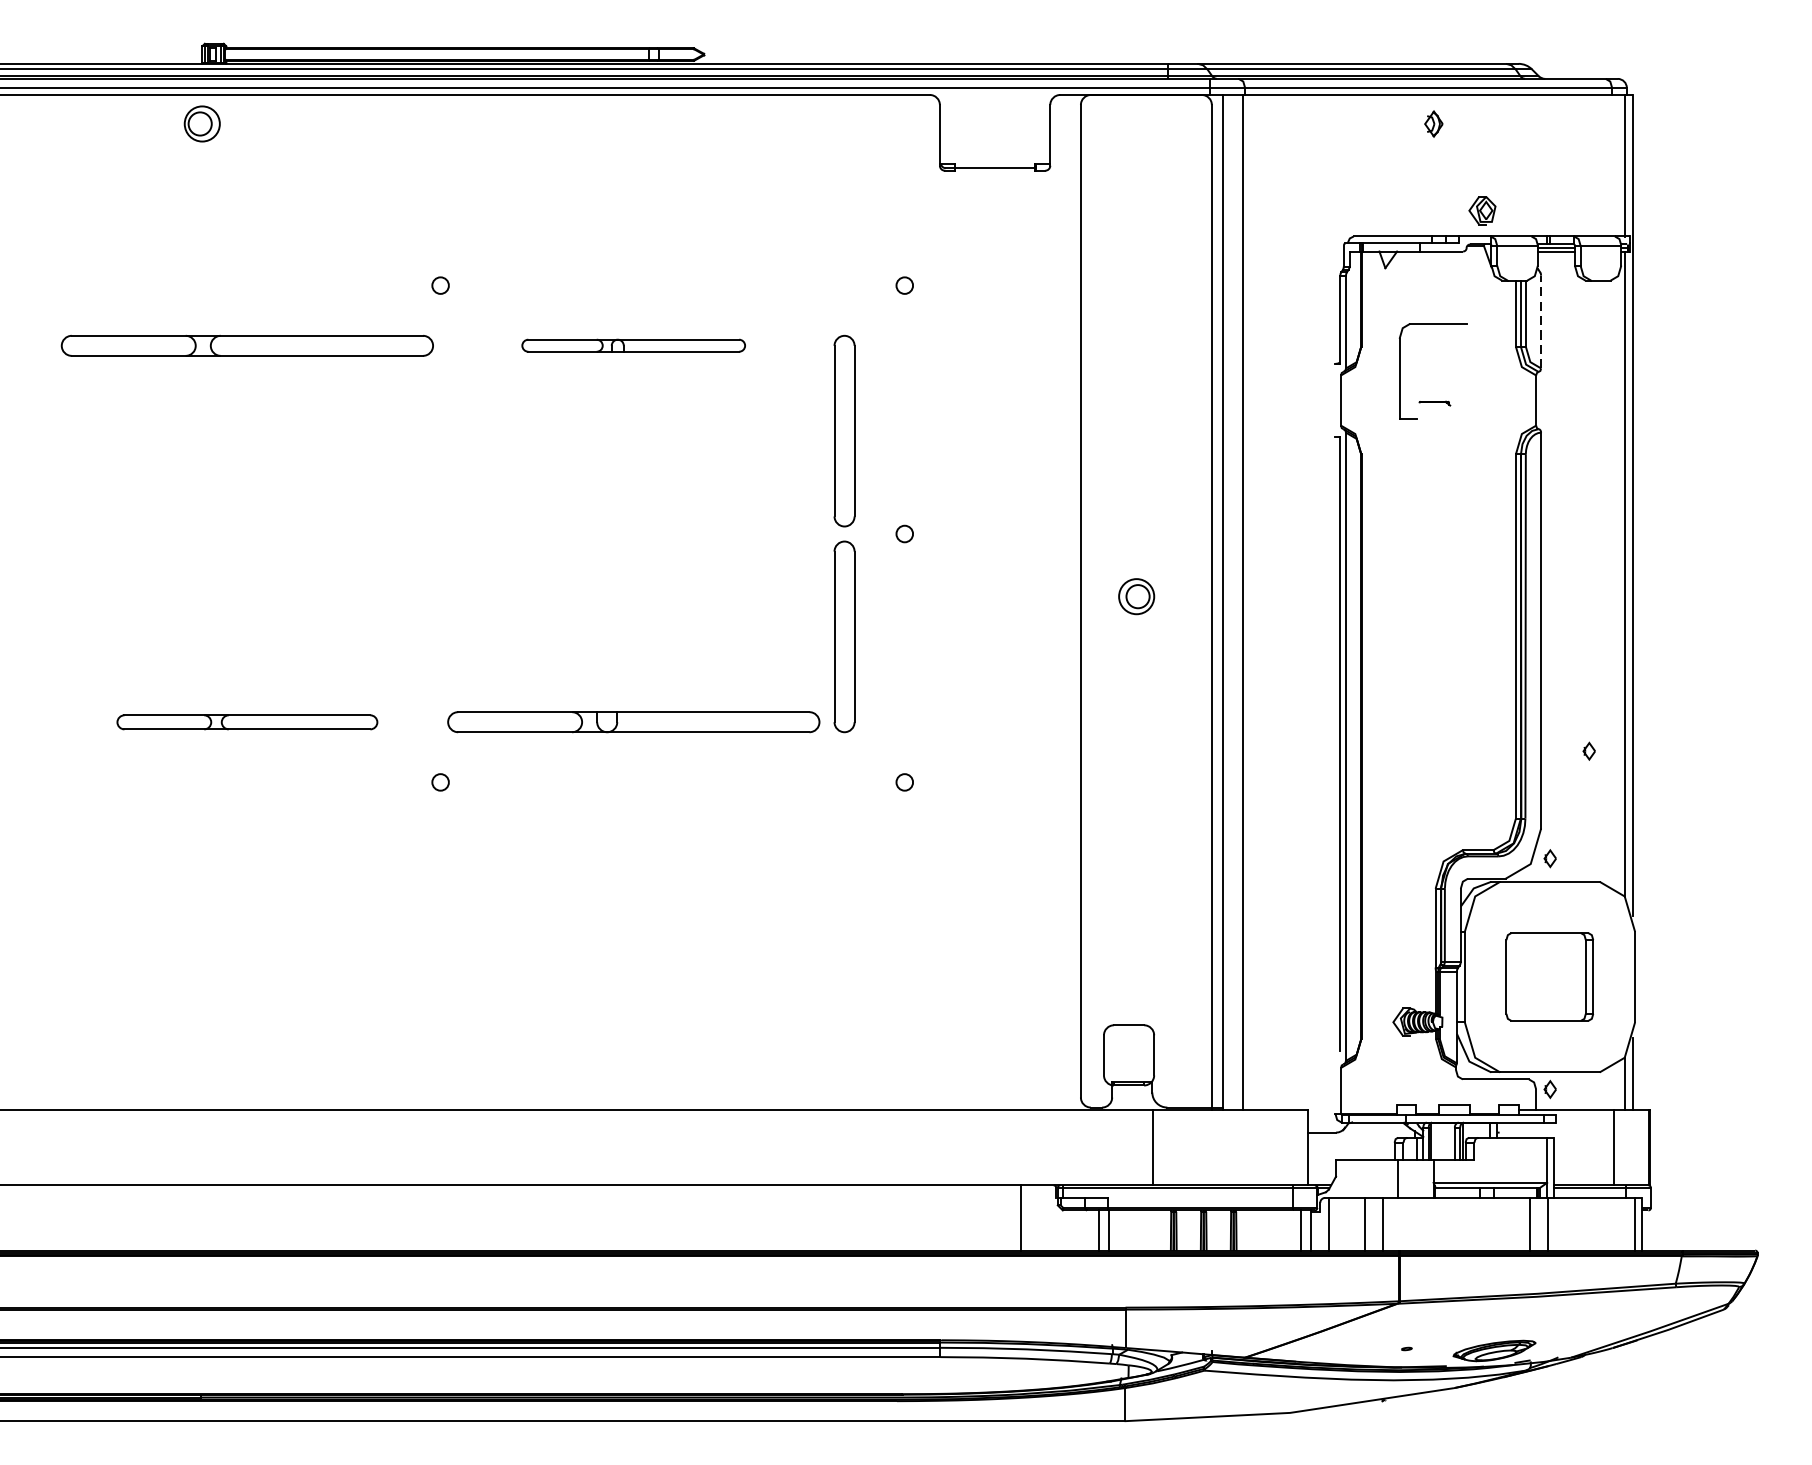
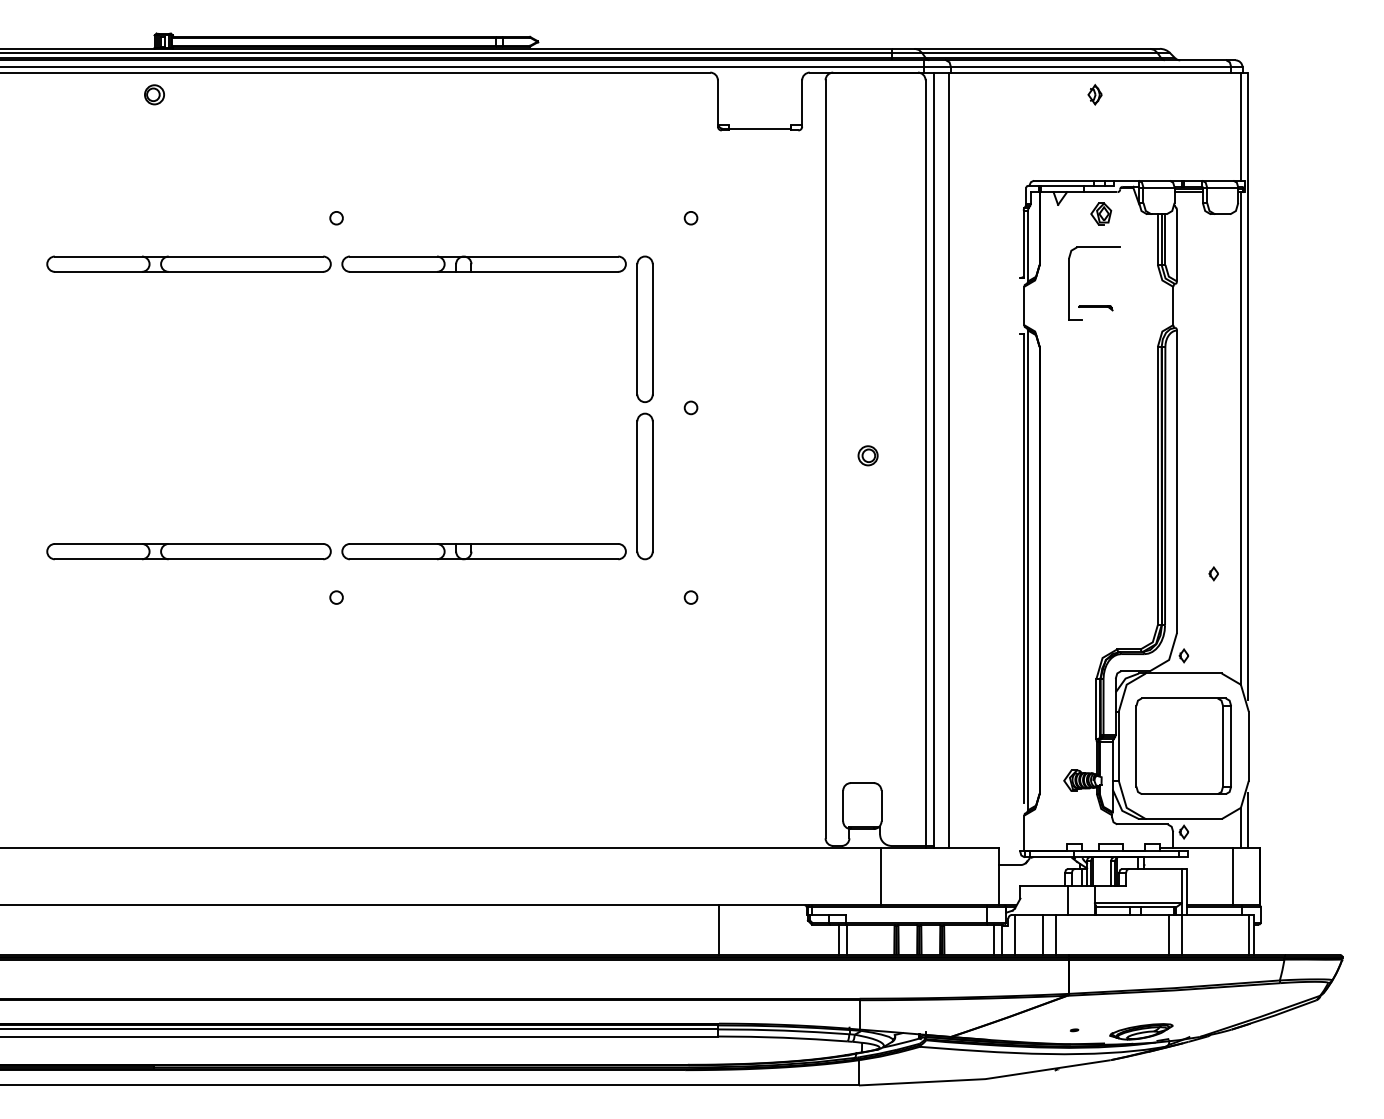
part: (202, 123) -> (154, 94), size x0.71
part: (1482, 210) -> (1101, 213), moved
line: (1541, 321) -> (1177, 245), dashed -> solid
part: (632, 344) -> (483, 263), size x1.67
part: (1434, 403) -> (1095, 308), size x1.43
part: (1135, 596) -> (867, 455), size x0.71
part: (246, 722) -> (188, 551), size x1.43
part: (1549, 976) -> (1183, 745), size x1.43
line: (1020, 1218) -> (718, 930), moved

